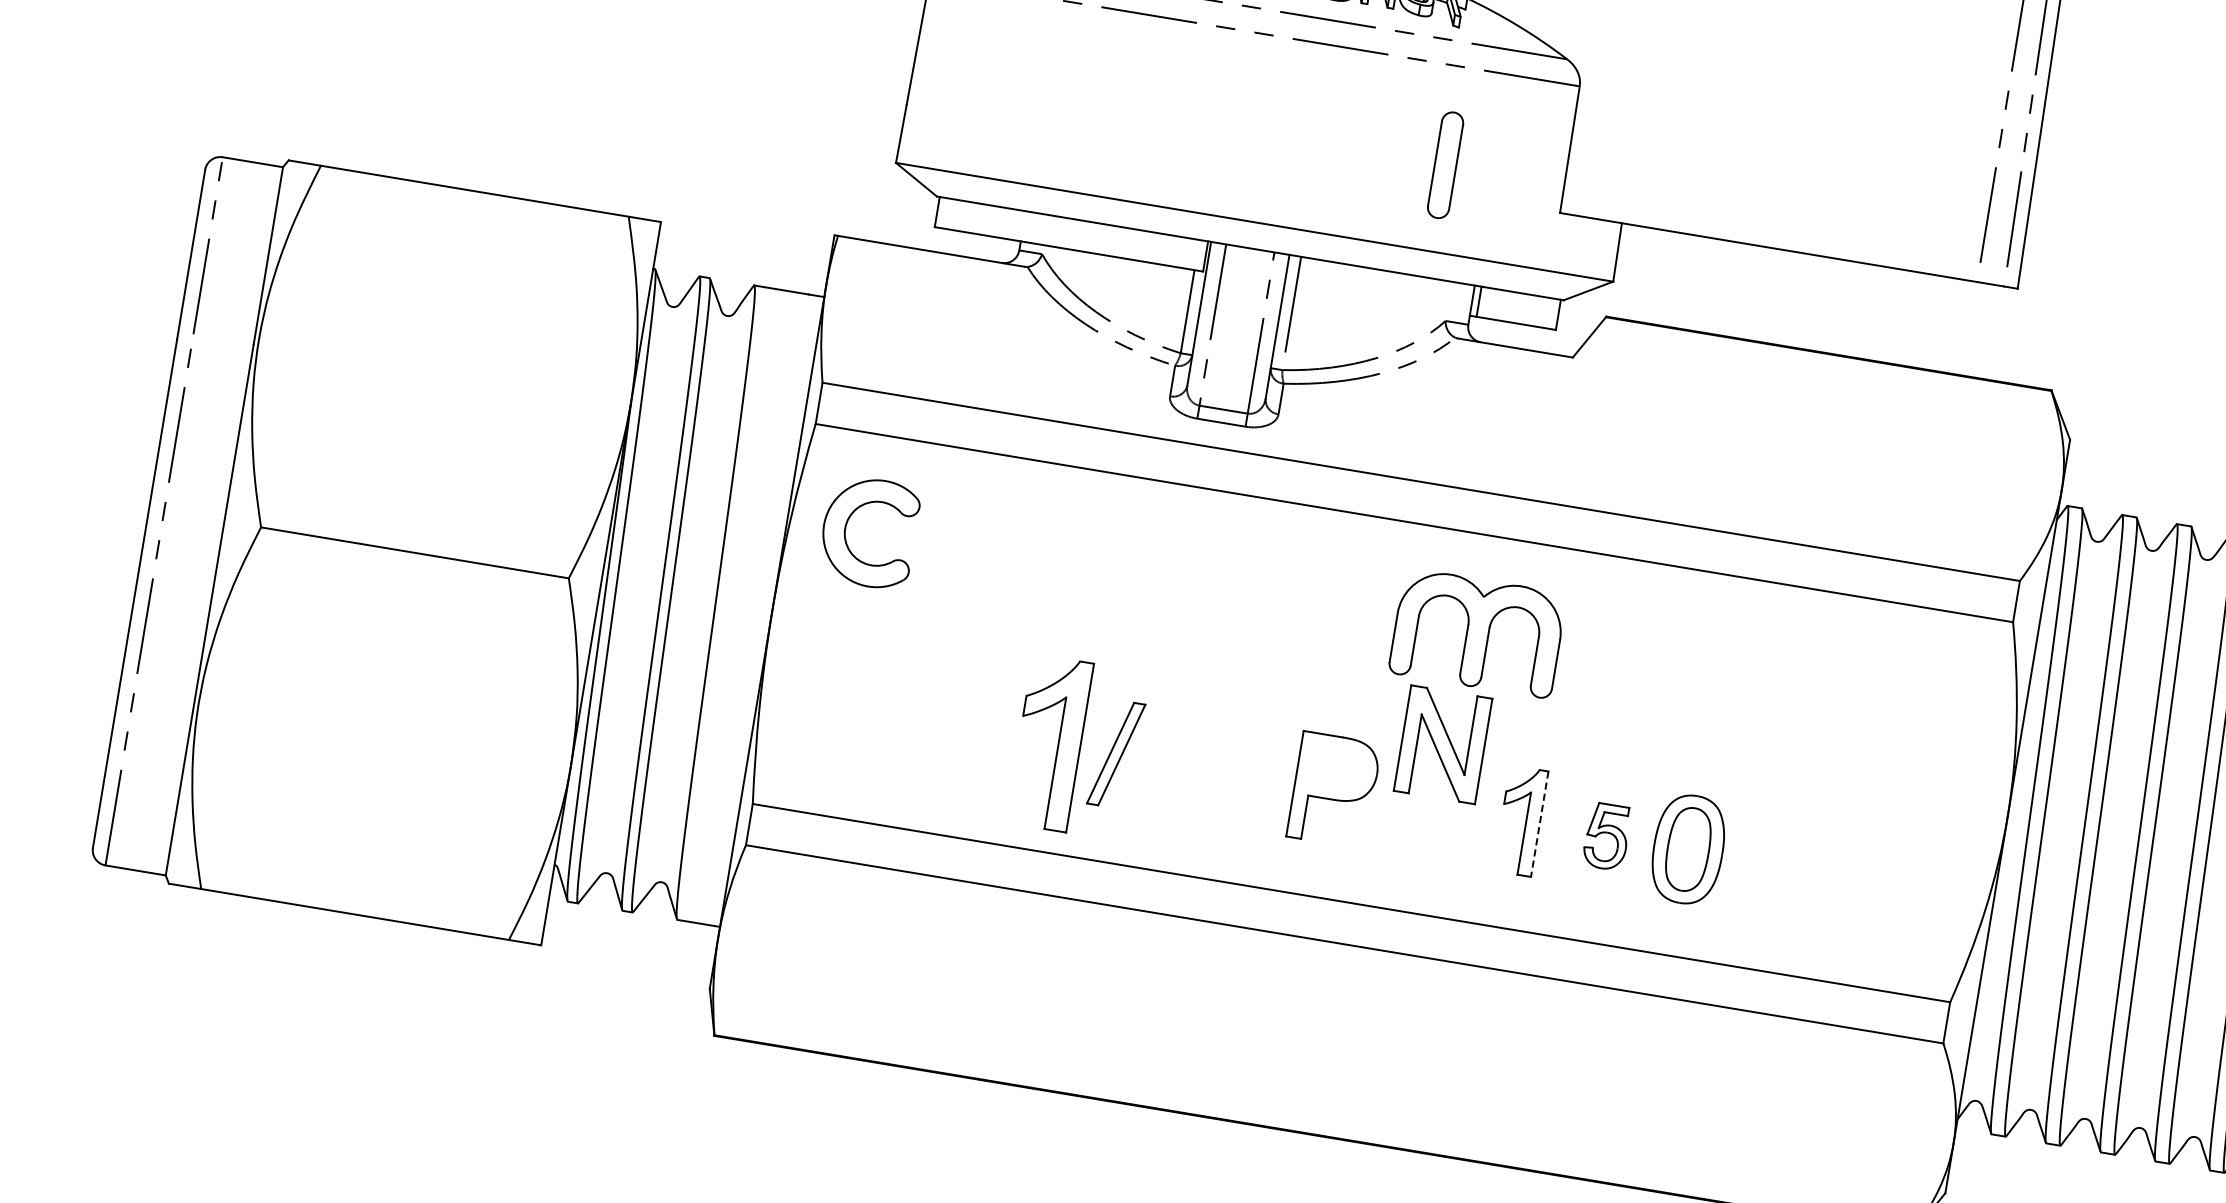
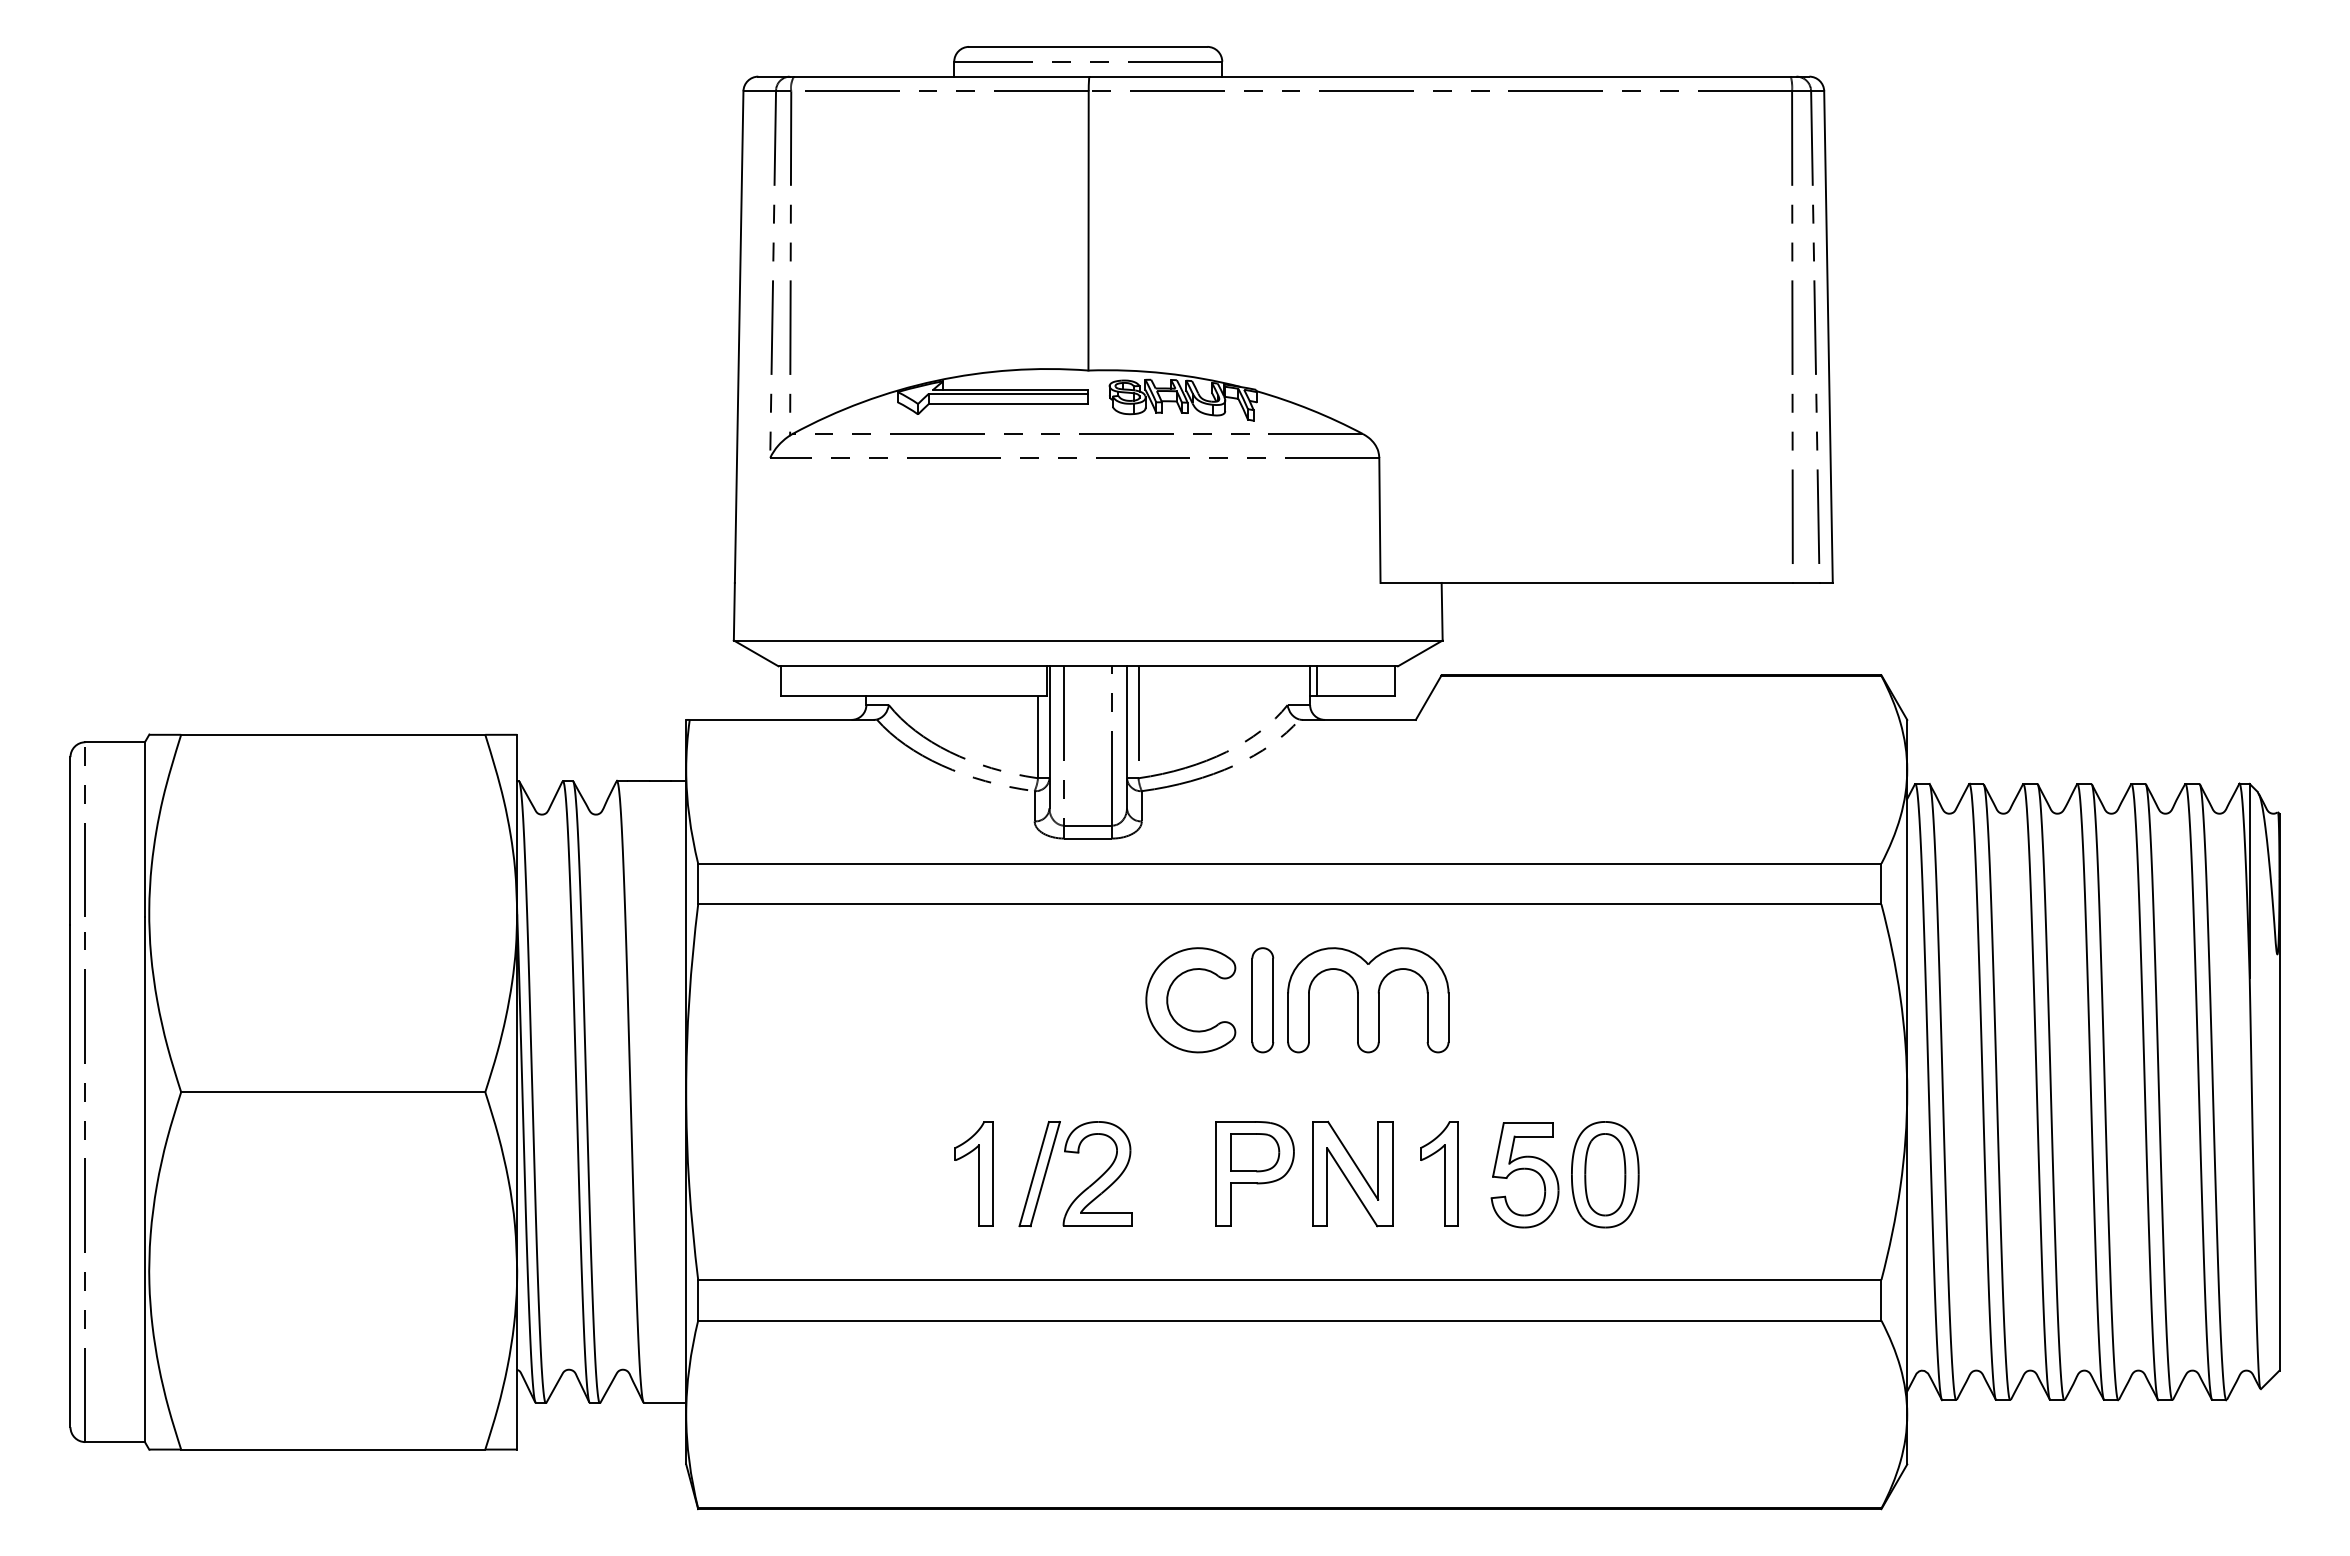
part: (1445, 165) -> (1262, 1000), moved
part: (846, 528) -> (1168, 1000), moved
part: (1049, 742) -> (973, 1173), size x0.62
part: (1442, 744) -> (1352, 1173), moved
part: (1174, 763) -> (1097, 1173), added
part: (1338, 768) -> (1255, 1152), added
line: (1539, 824) -> (1458, 1174), dashed -> solid
part: (1606, 836) -> (1524, 1175), size x1.67

